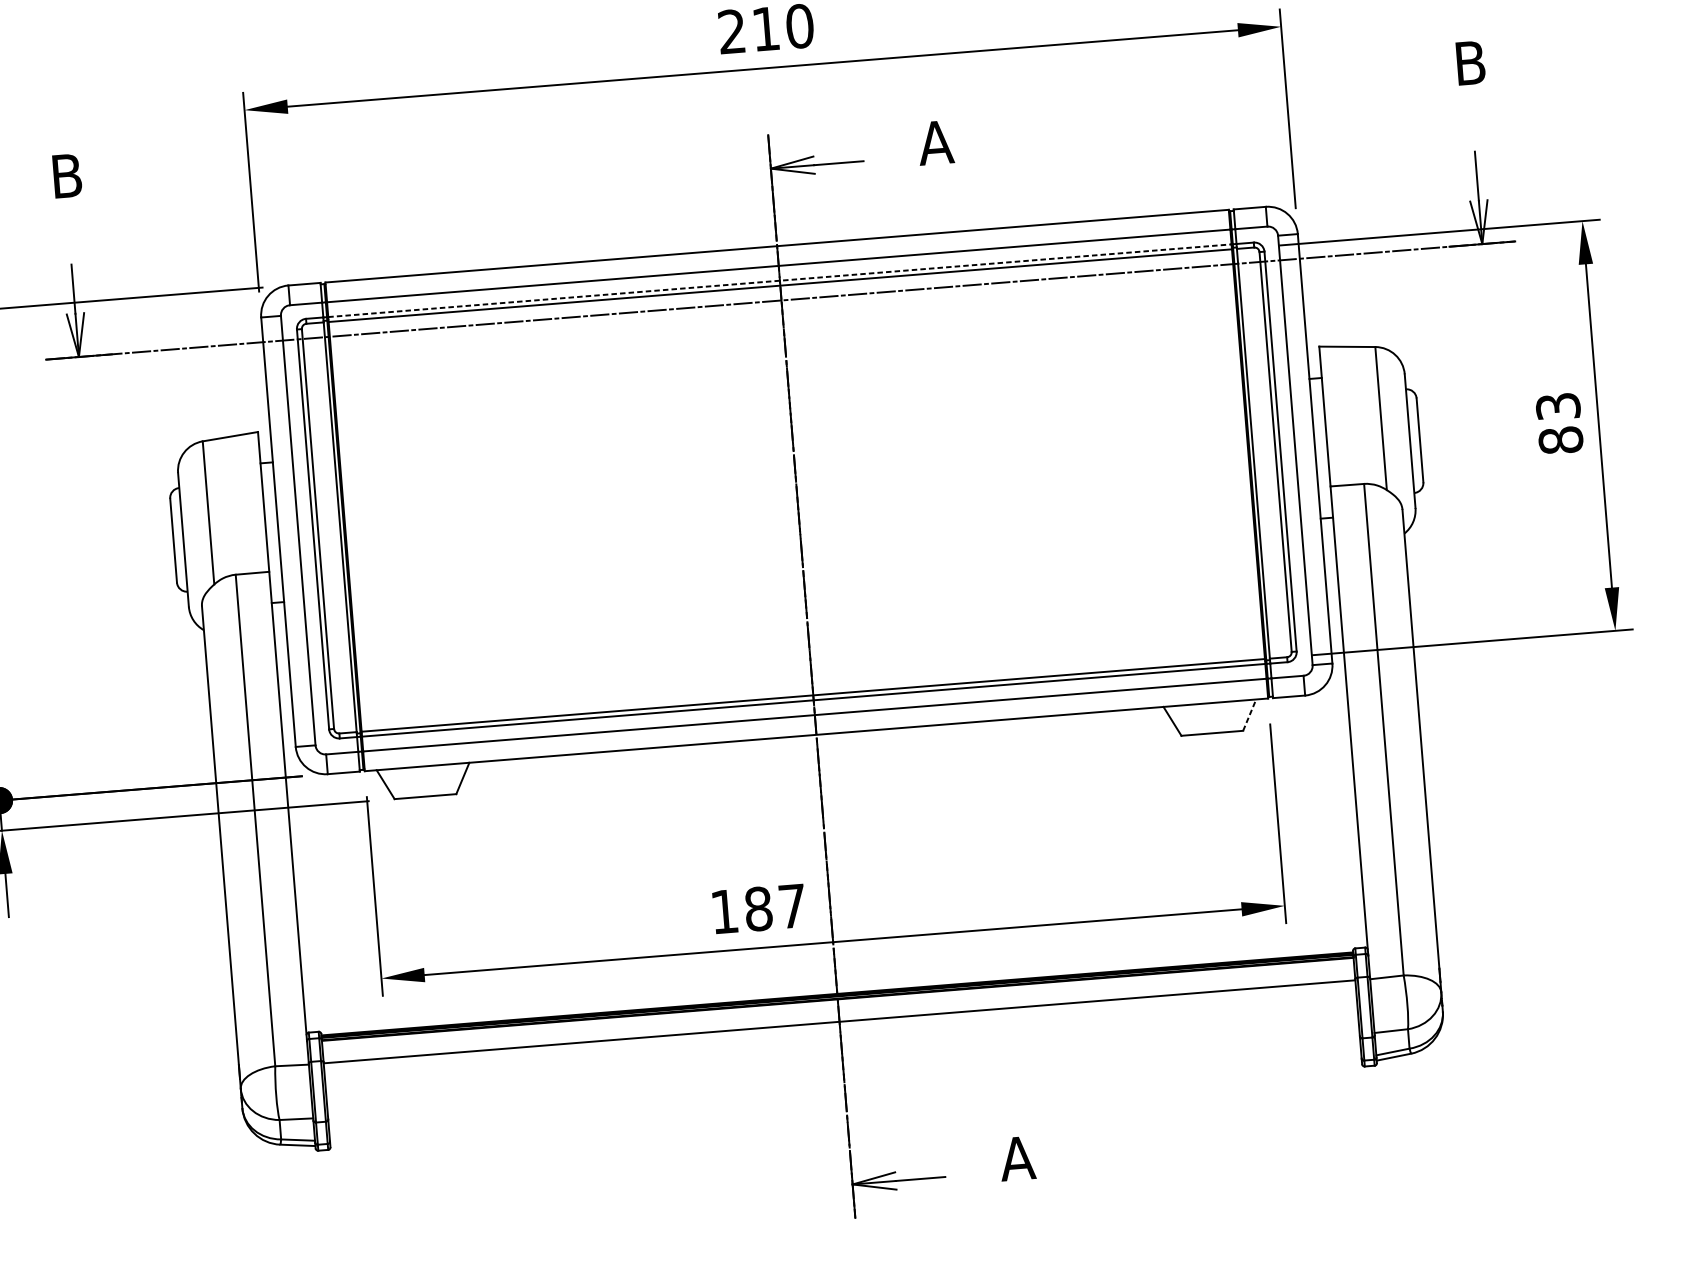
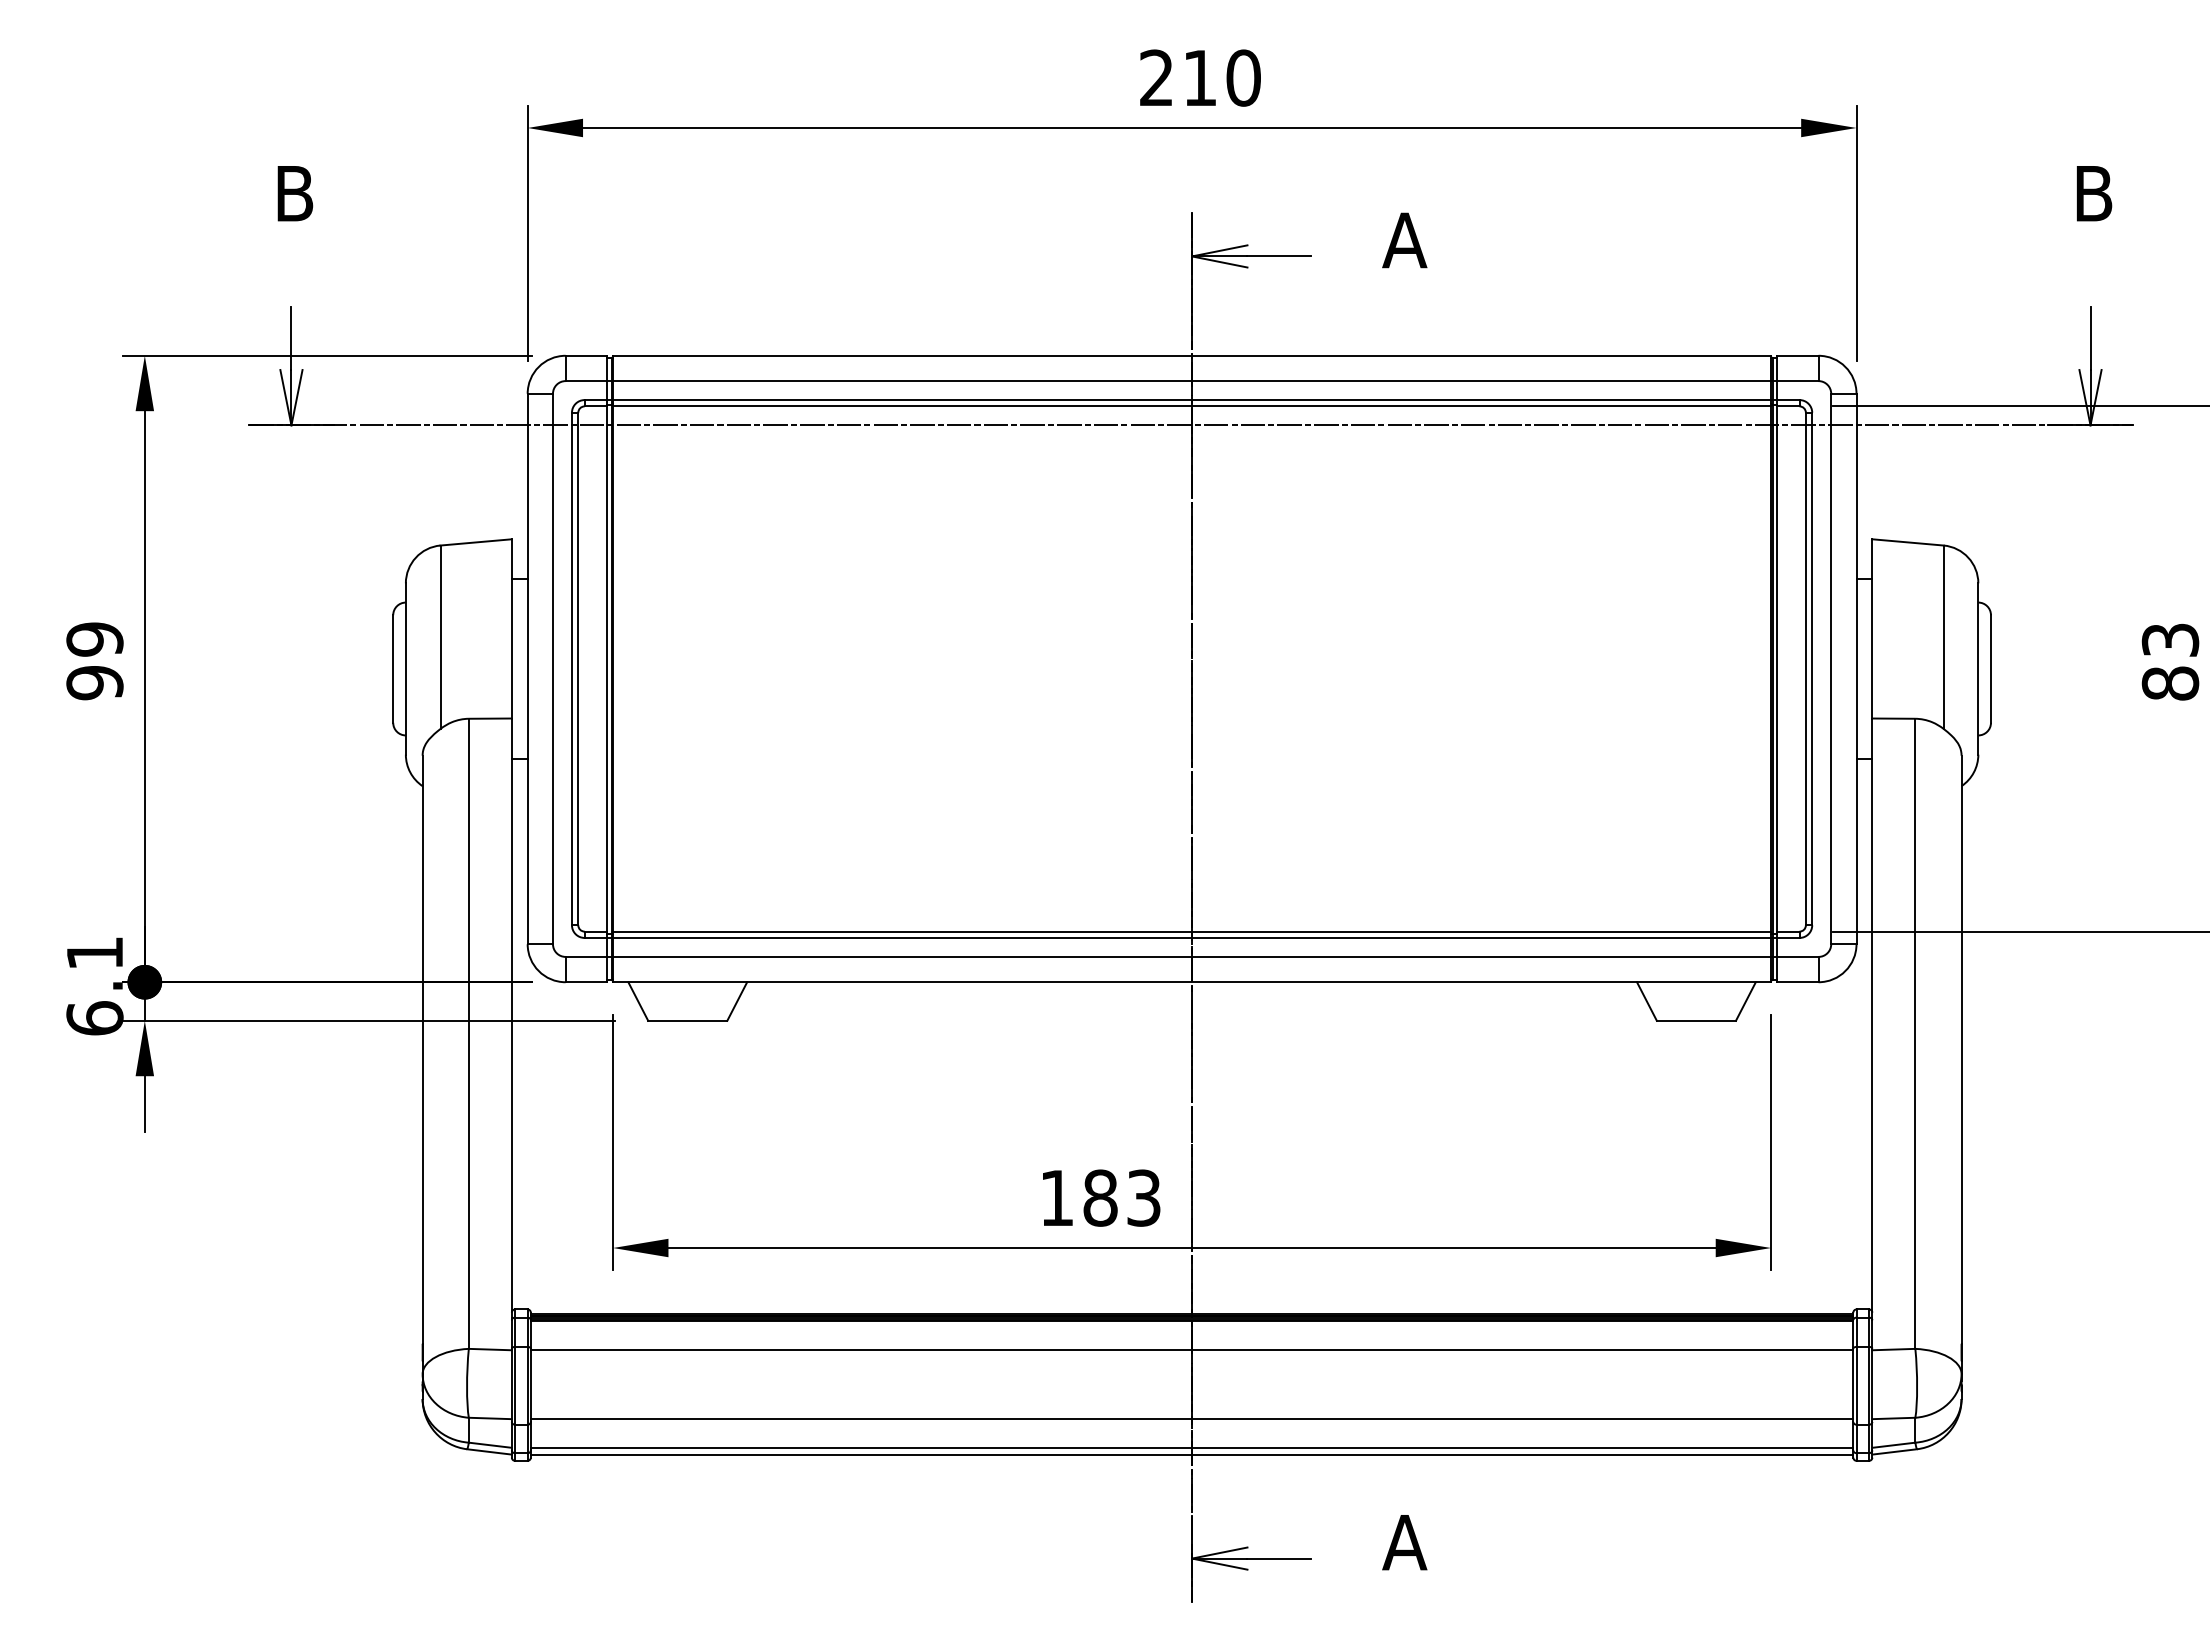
line: (780, 281) -> (1192, 400), dashed -> solid
line: (1249, 715) -> (1745, 1001), dashed -> solid
text: (792, 905) -> (1143, 1197), 187 -> 183
line: (843, 1075) -> (1191, 1419), added
line: (845, 1097) -> (1191, 1447), added
line: (845, 1103) -> (1191, 1454), added

